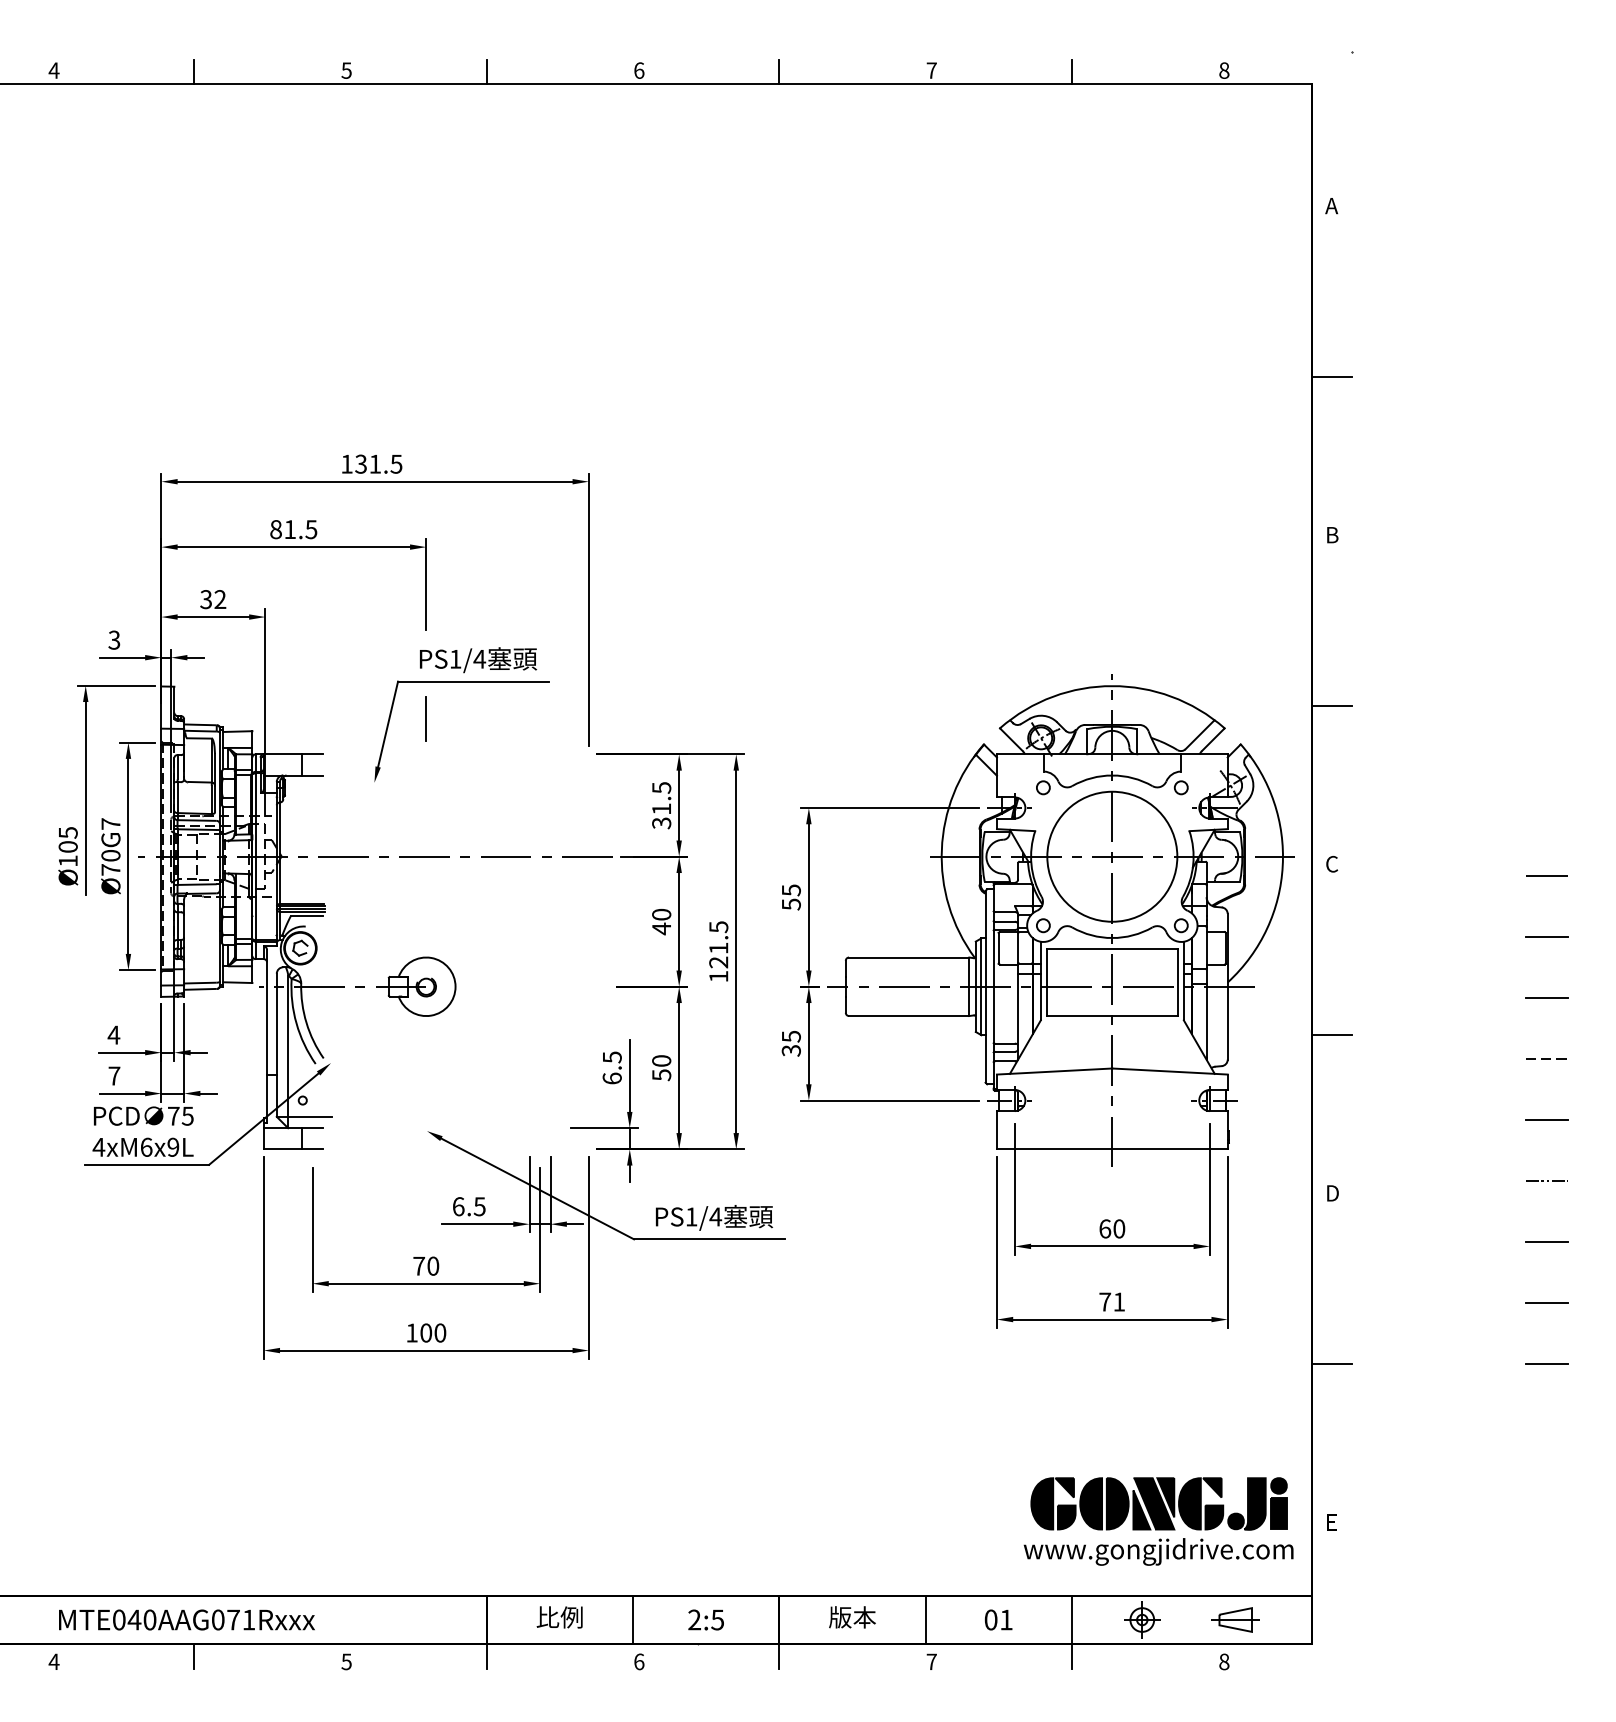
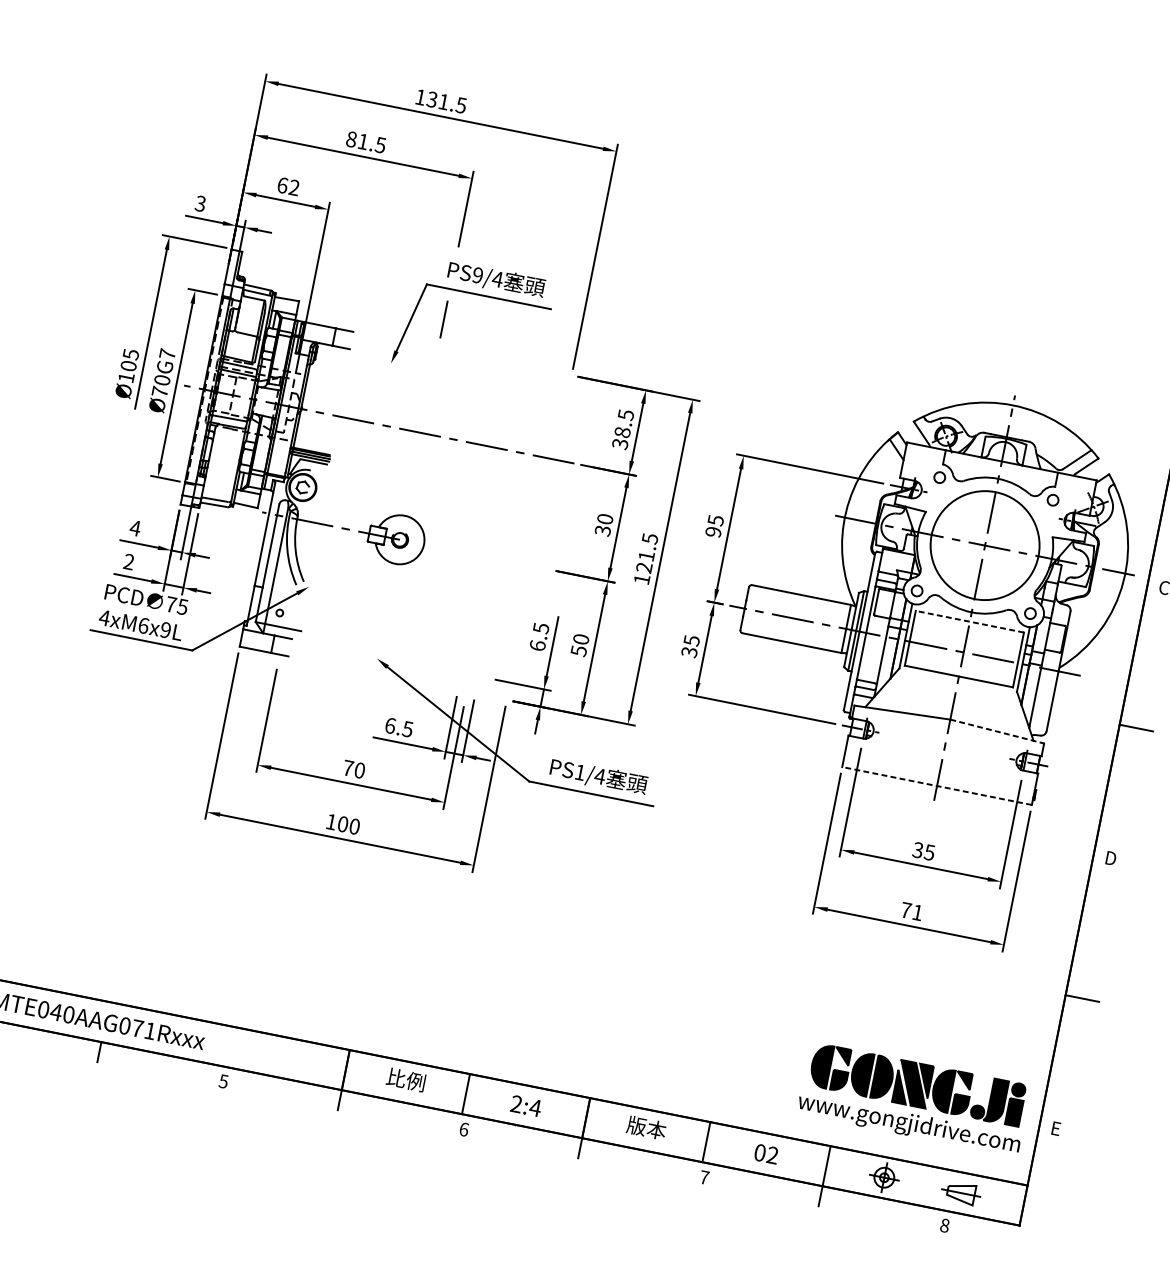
text: (206, 599) -> (282, 185), 32 -> 62
text: (455, 658) -> (477, 274), PS1/4 -> PS9/4
text: (661, 808) -> (622, 431), 31.5 -> 38.5
text: (790, 904) -> (712, 531), 55 -> 95
text: (661, 928) -> (602, 530), 40 -> 30
line: (1112, 949) -> (970, 621), solid -> dashed
line: (1170, 1071) -> (997, 731), solid -> dashed
text: (114, 1075) -> (129, 561), 7 -> 2
line: (1111, 1149) -> (936, 786), solid -> dashed
text: (1112, 1228) -> (924, 851), 60 -> 35
text: (717, 1619) -> (535, 1107), 2:5 -> 2:4
text: (1006, 1619) -> (772, 1155), 01 -> 02

